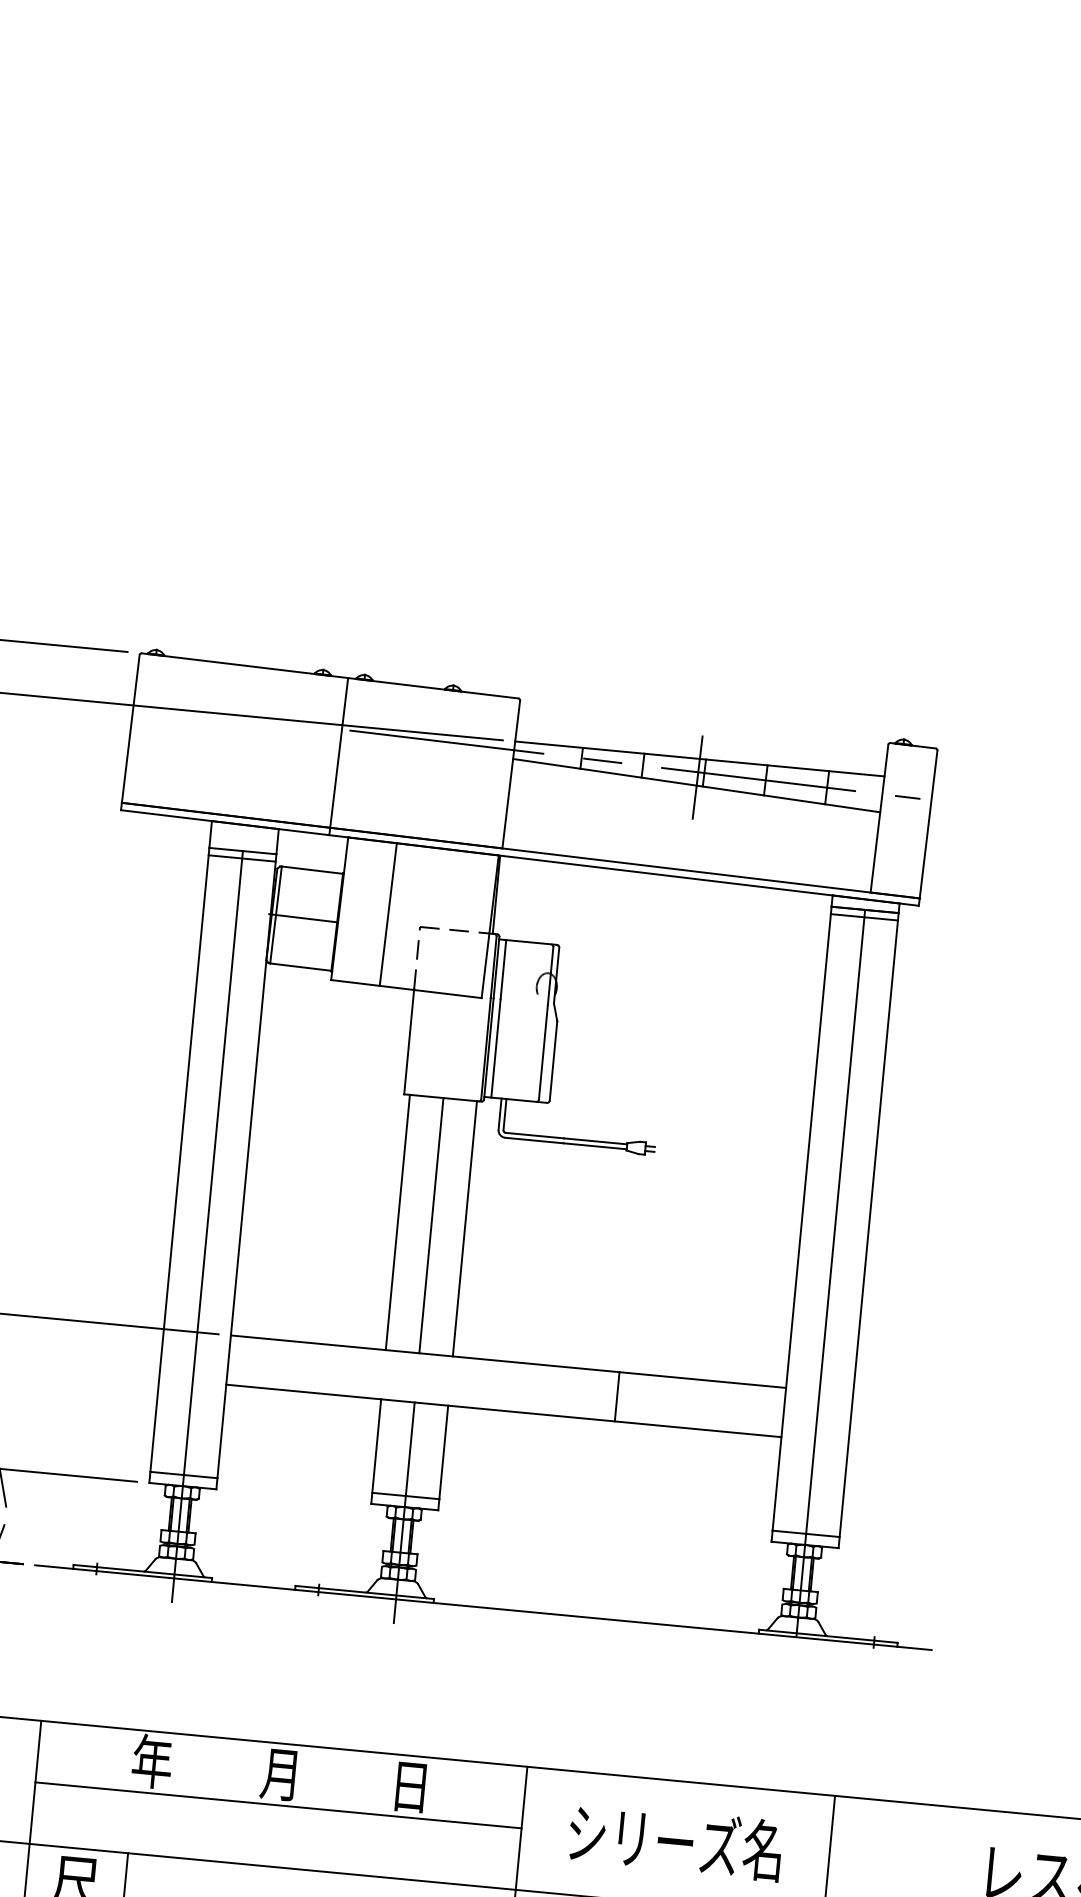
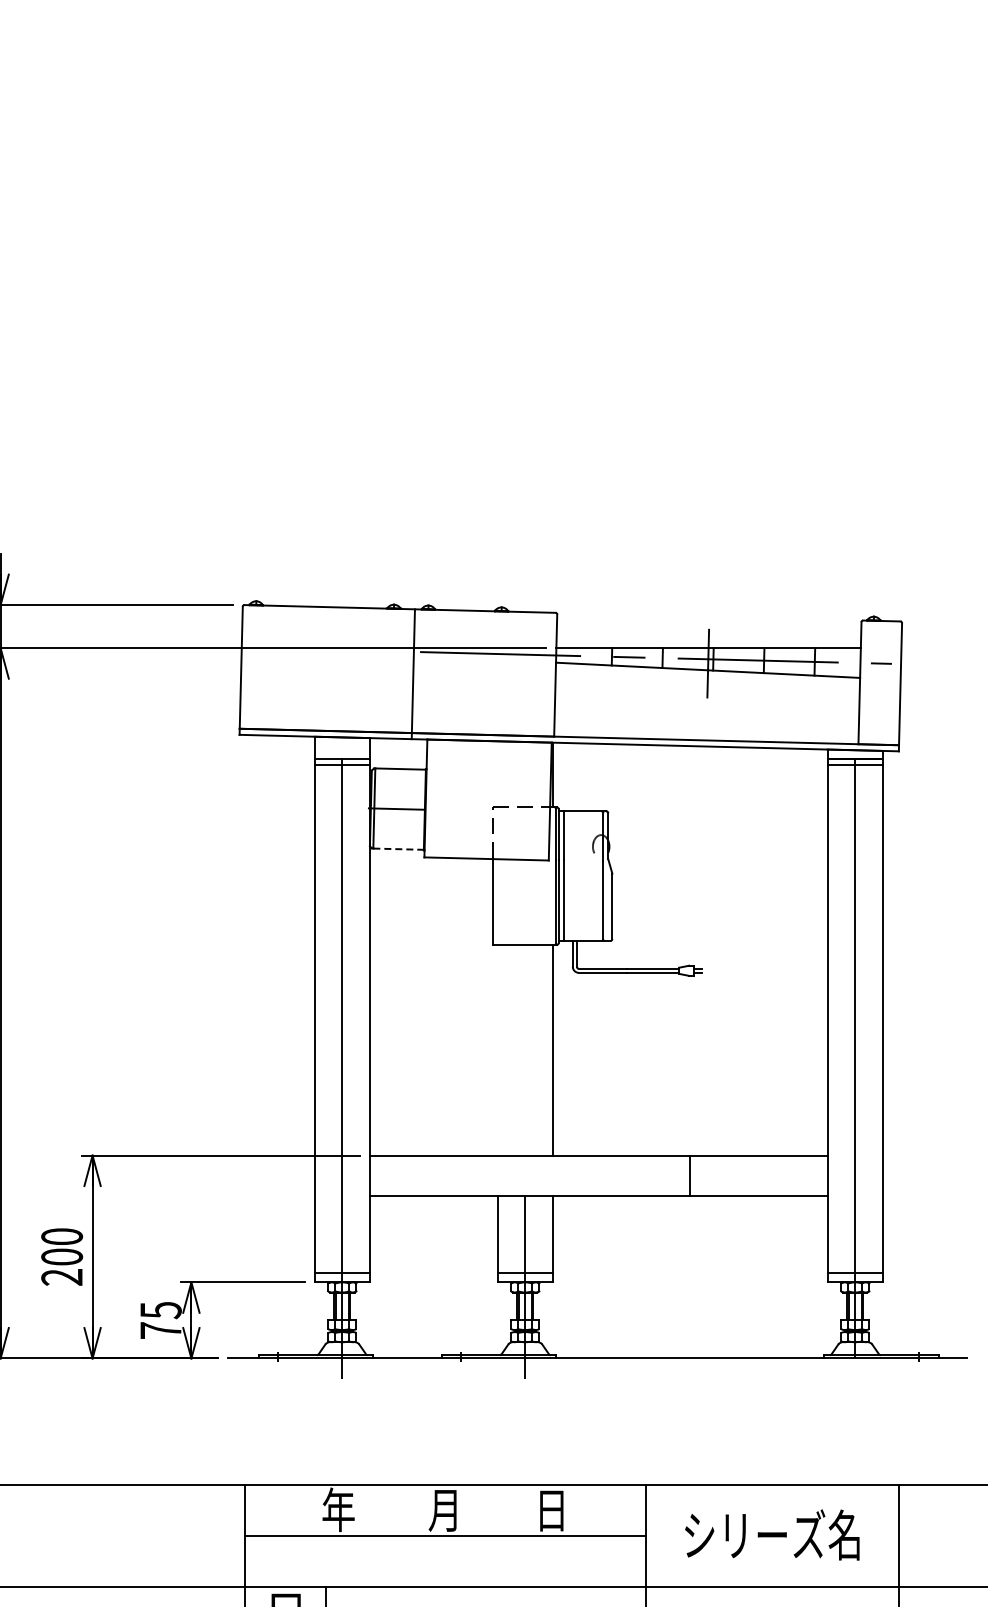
line: (387, 914) -> (465, 799), removed
line: (301, 967) -> (399, 849), solid -> dashed
line: (397, 1222) -> (497, 1050), removed
line: (431, 1225) -> (525, 1050), removed

